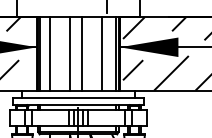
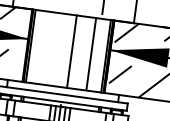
line: (50, 53) -> (40, 47), removed
line: (69, 53) -> (59, 49), removed

